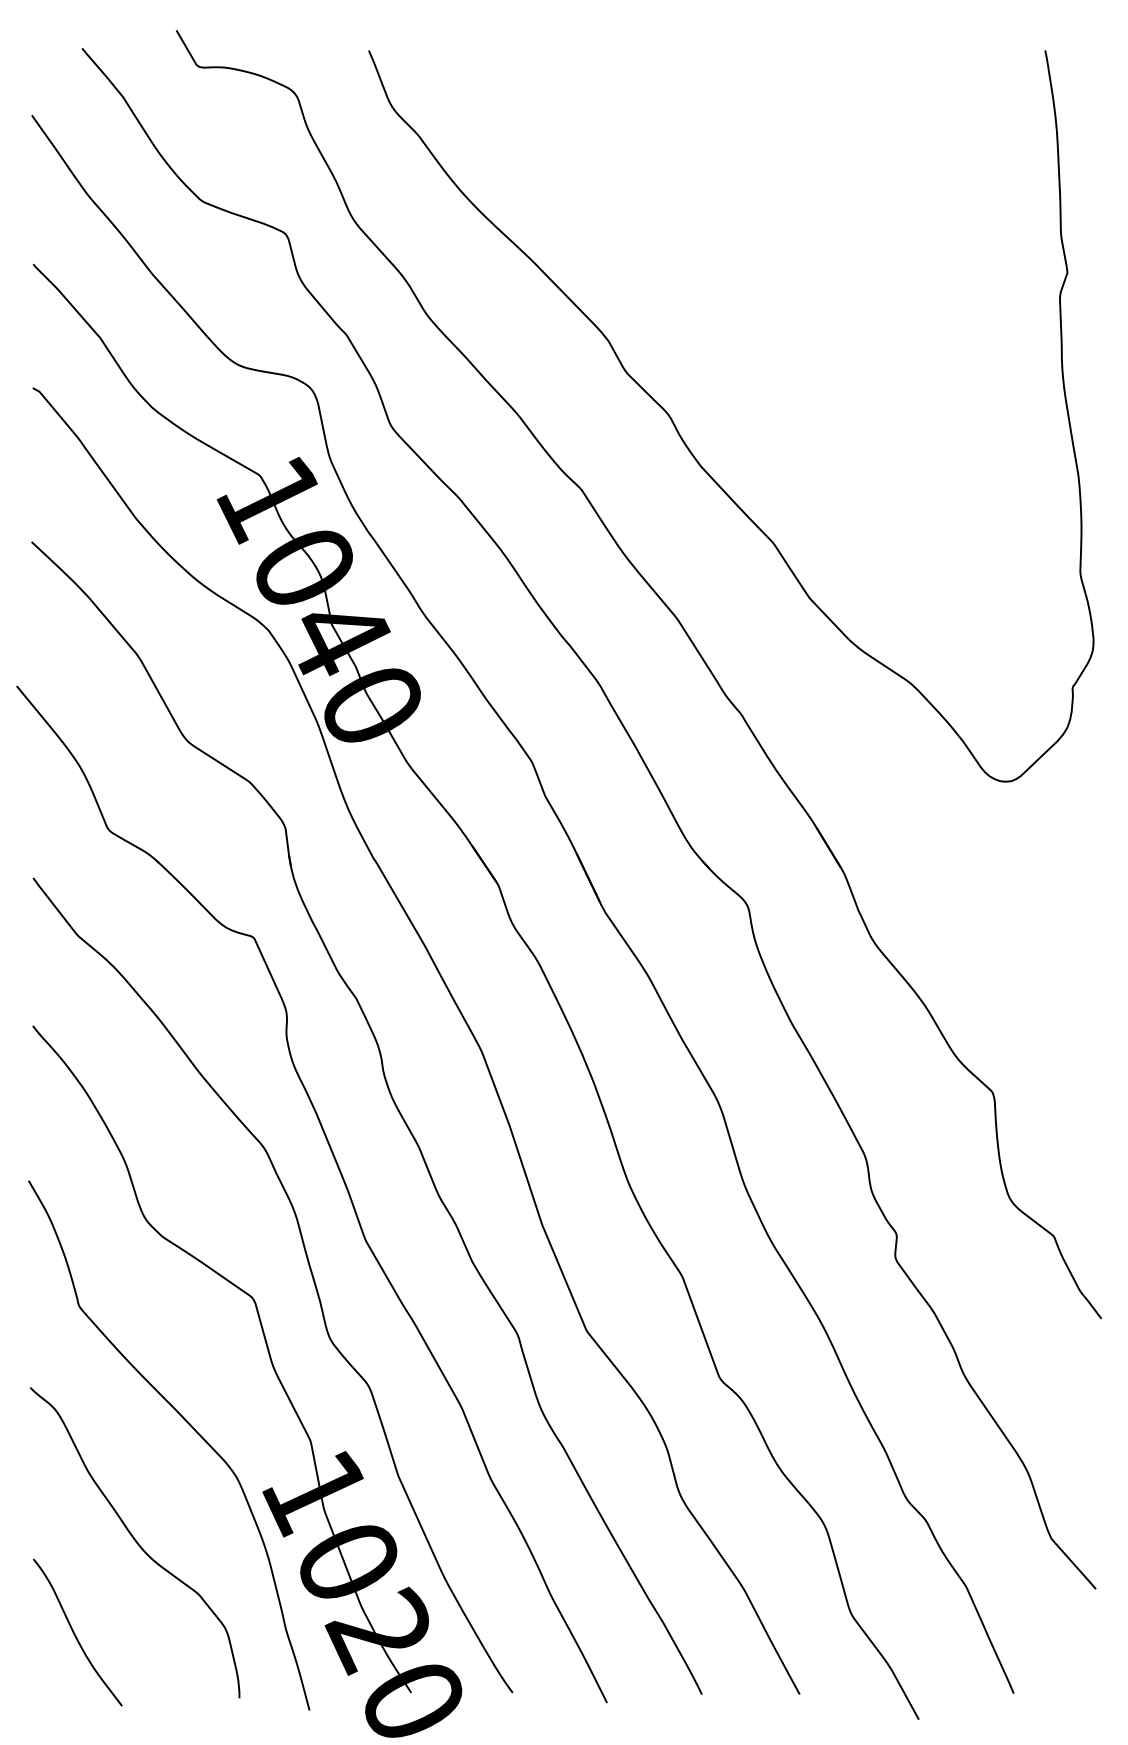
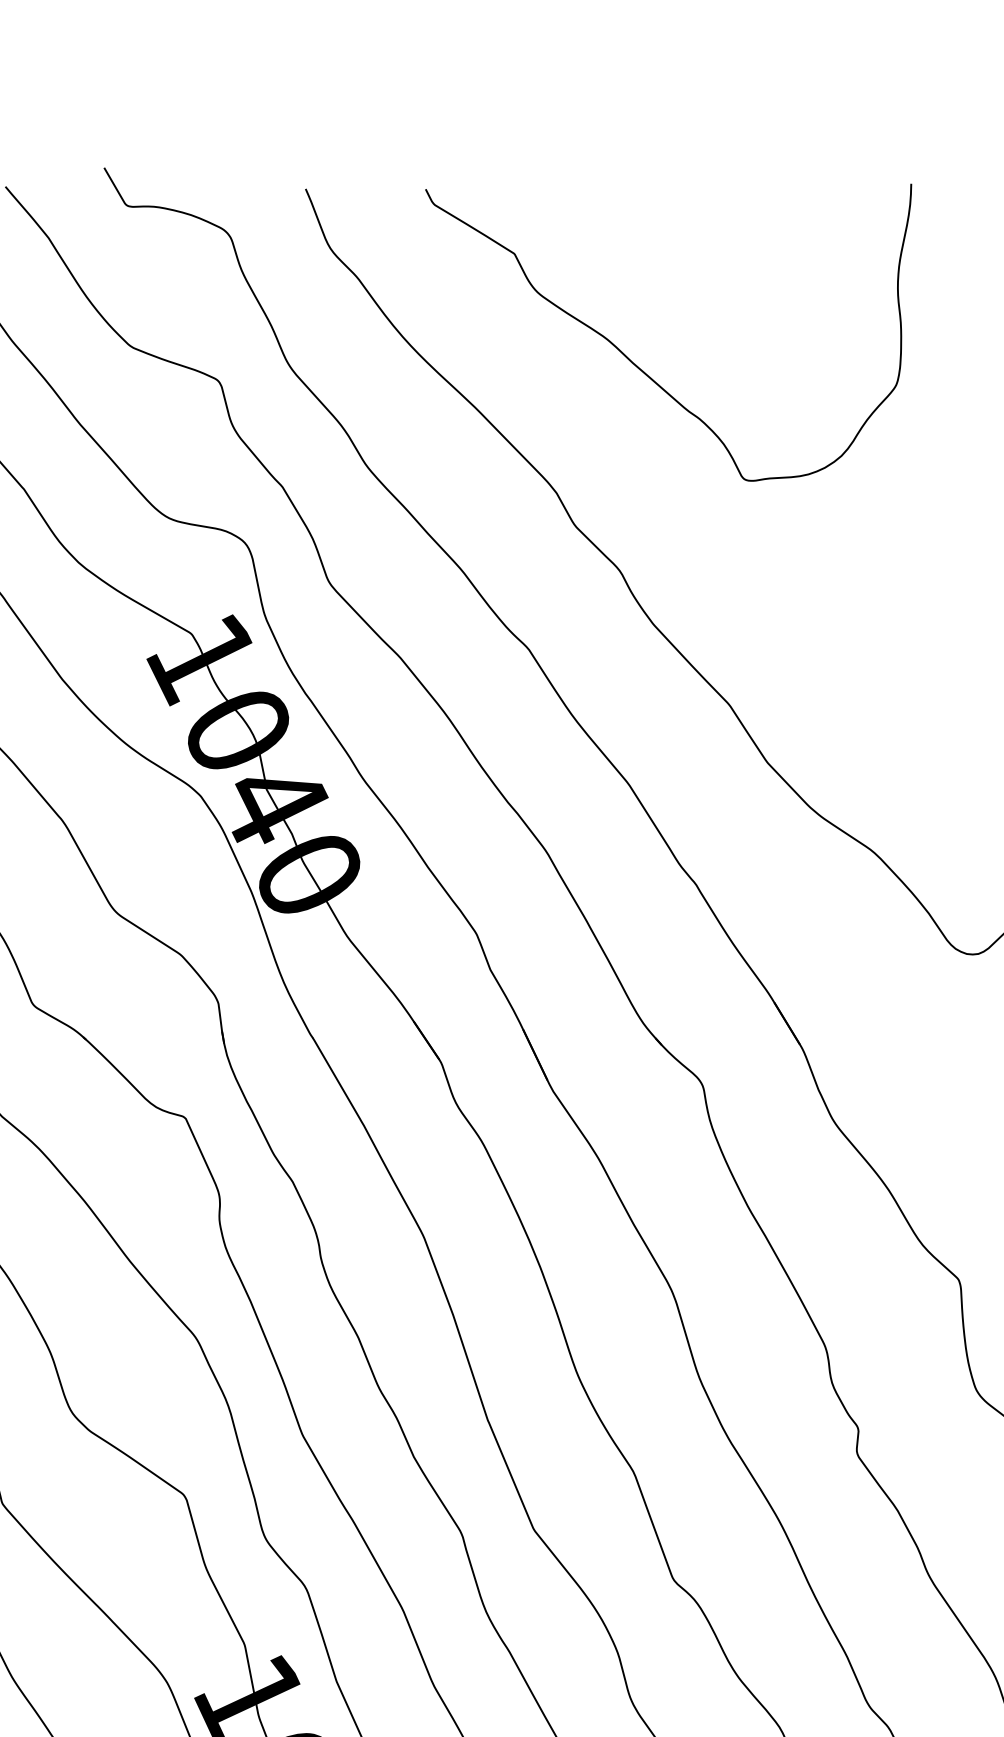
curve: (686, 219) -> (638, 365), added

